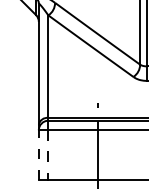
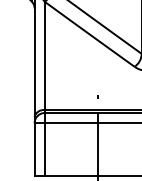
line: (38, 155) -> (34, 149), dashed -> solid
line: (48, 155) -> (44, 149), dashed -> solid

